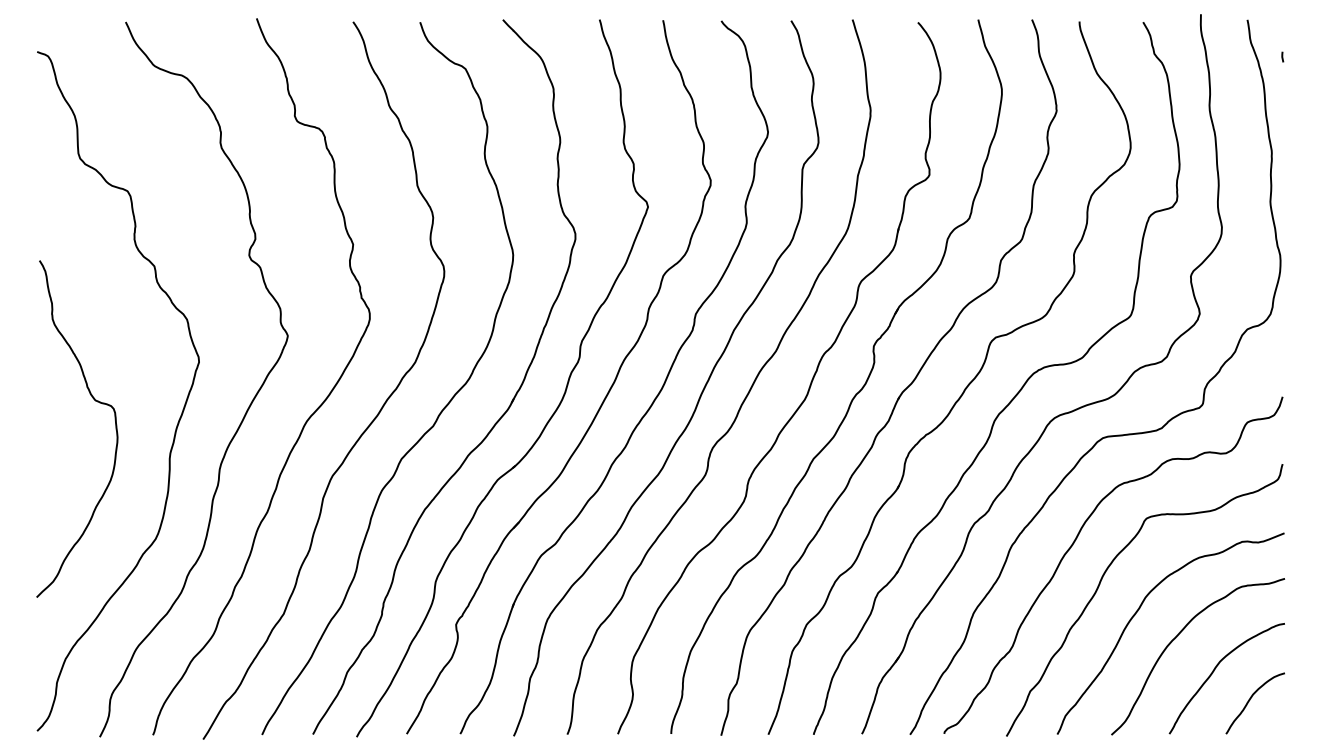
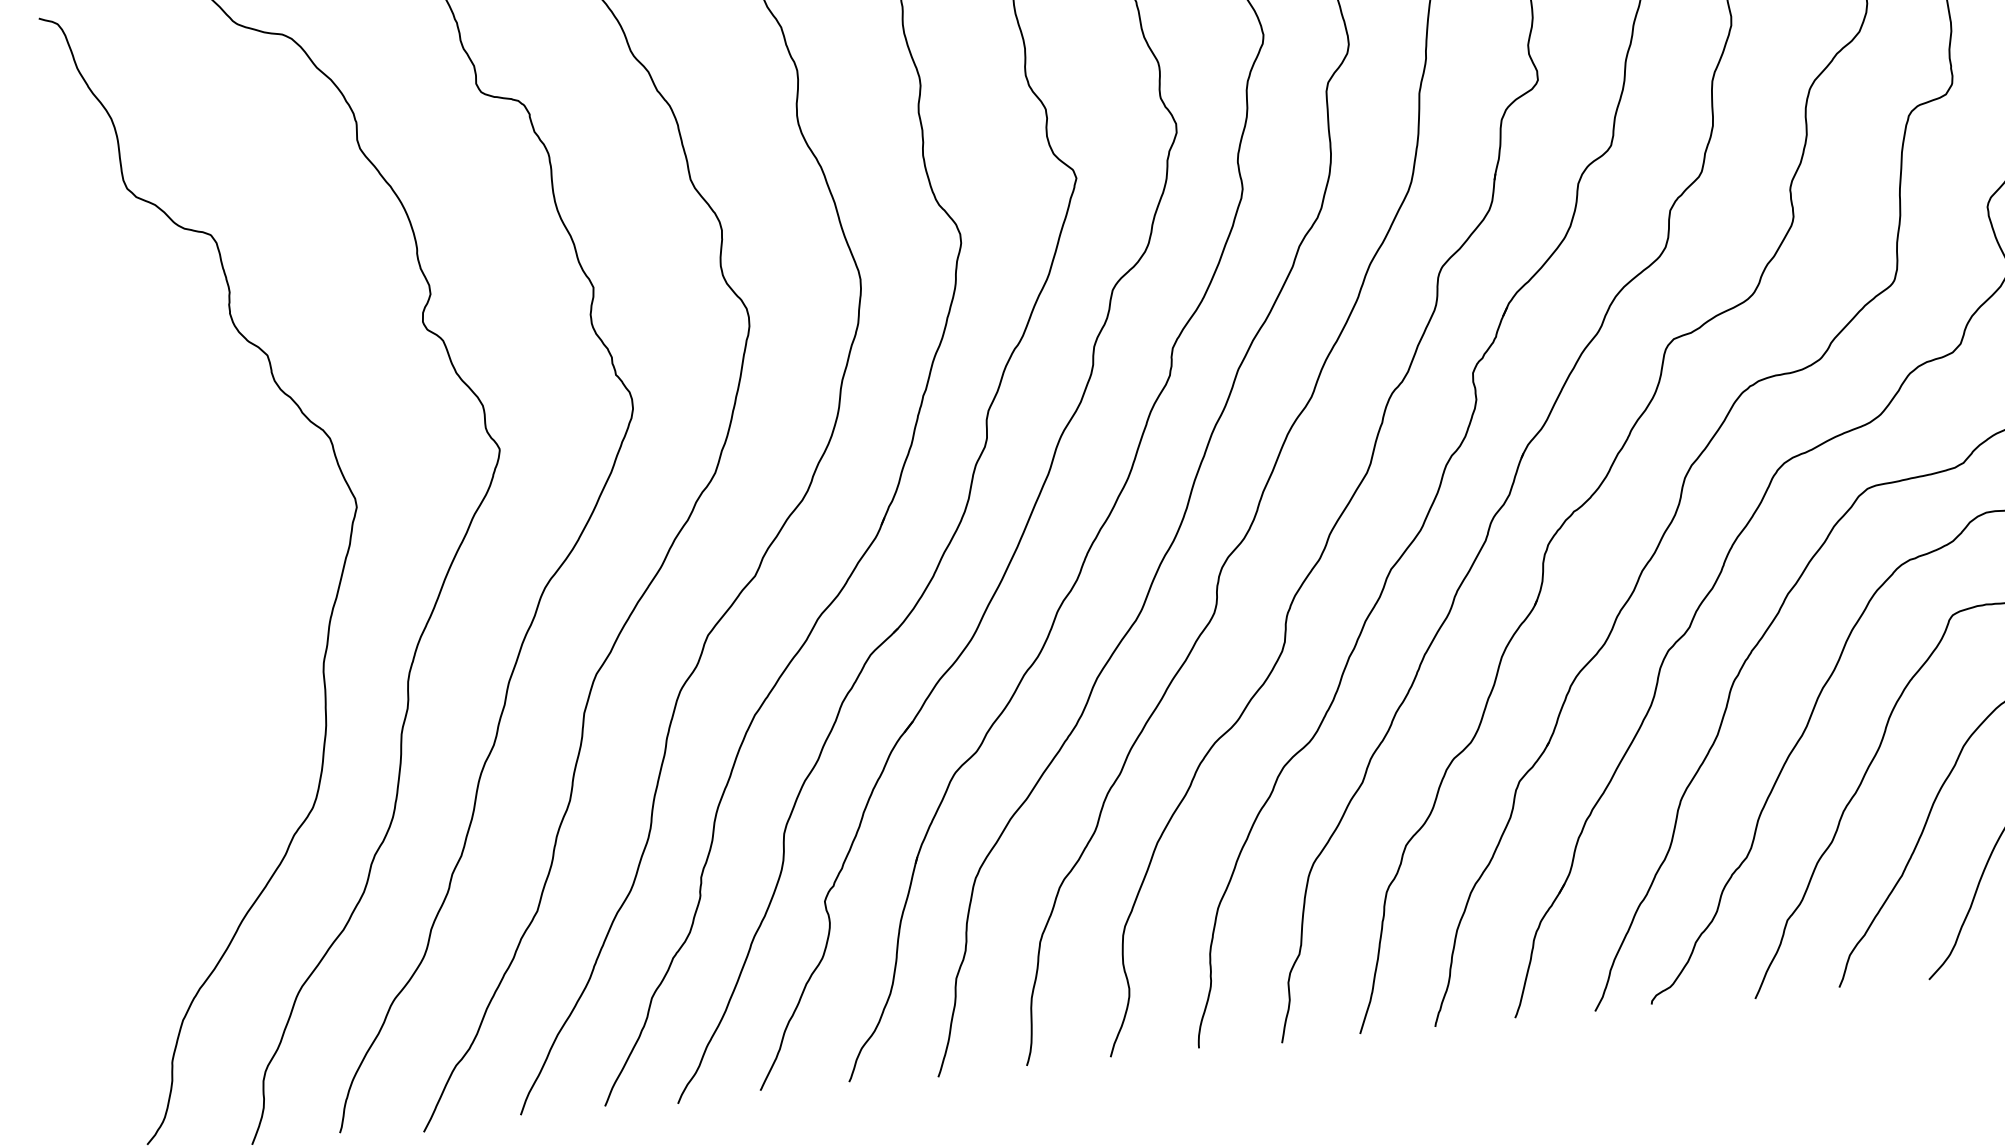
curve: (95, 401) -> (191, 588), removed

